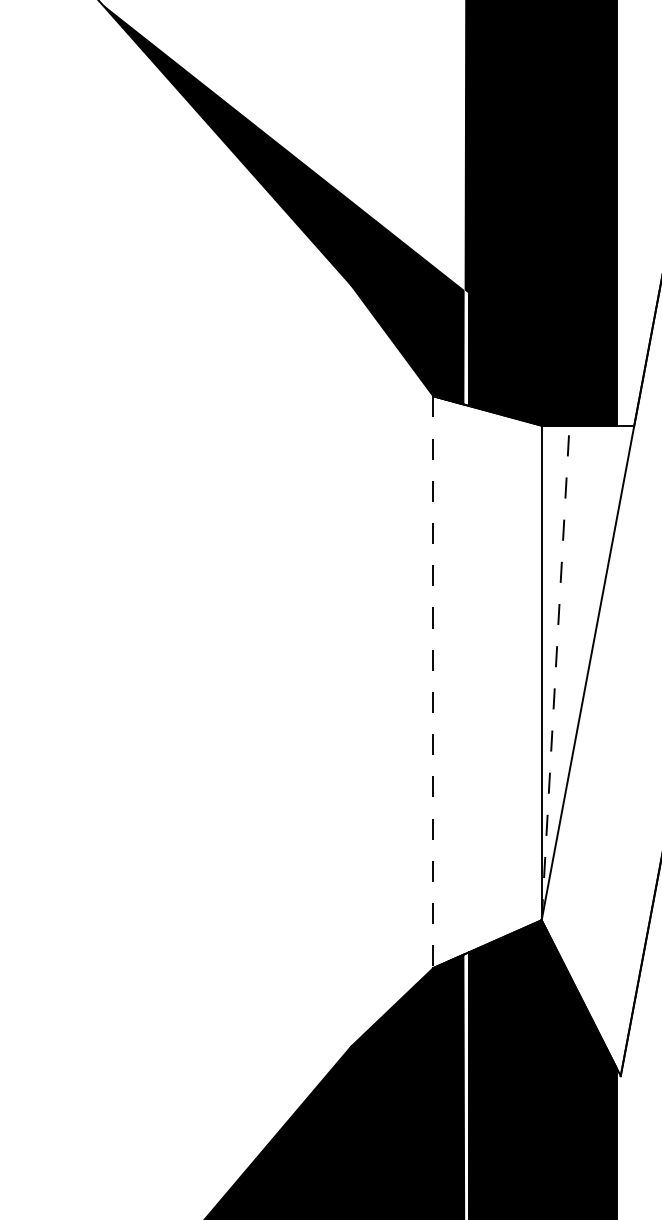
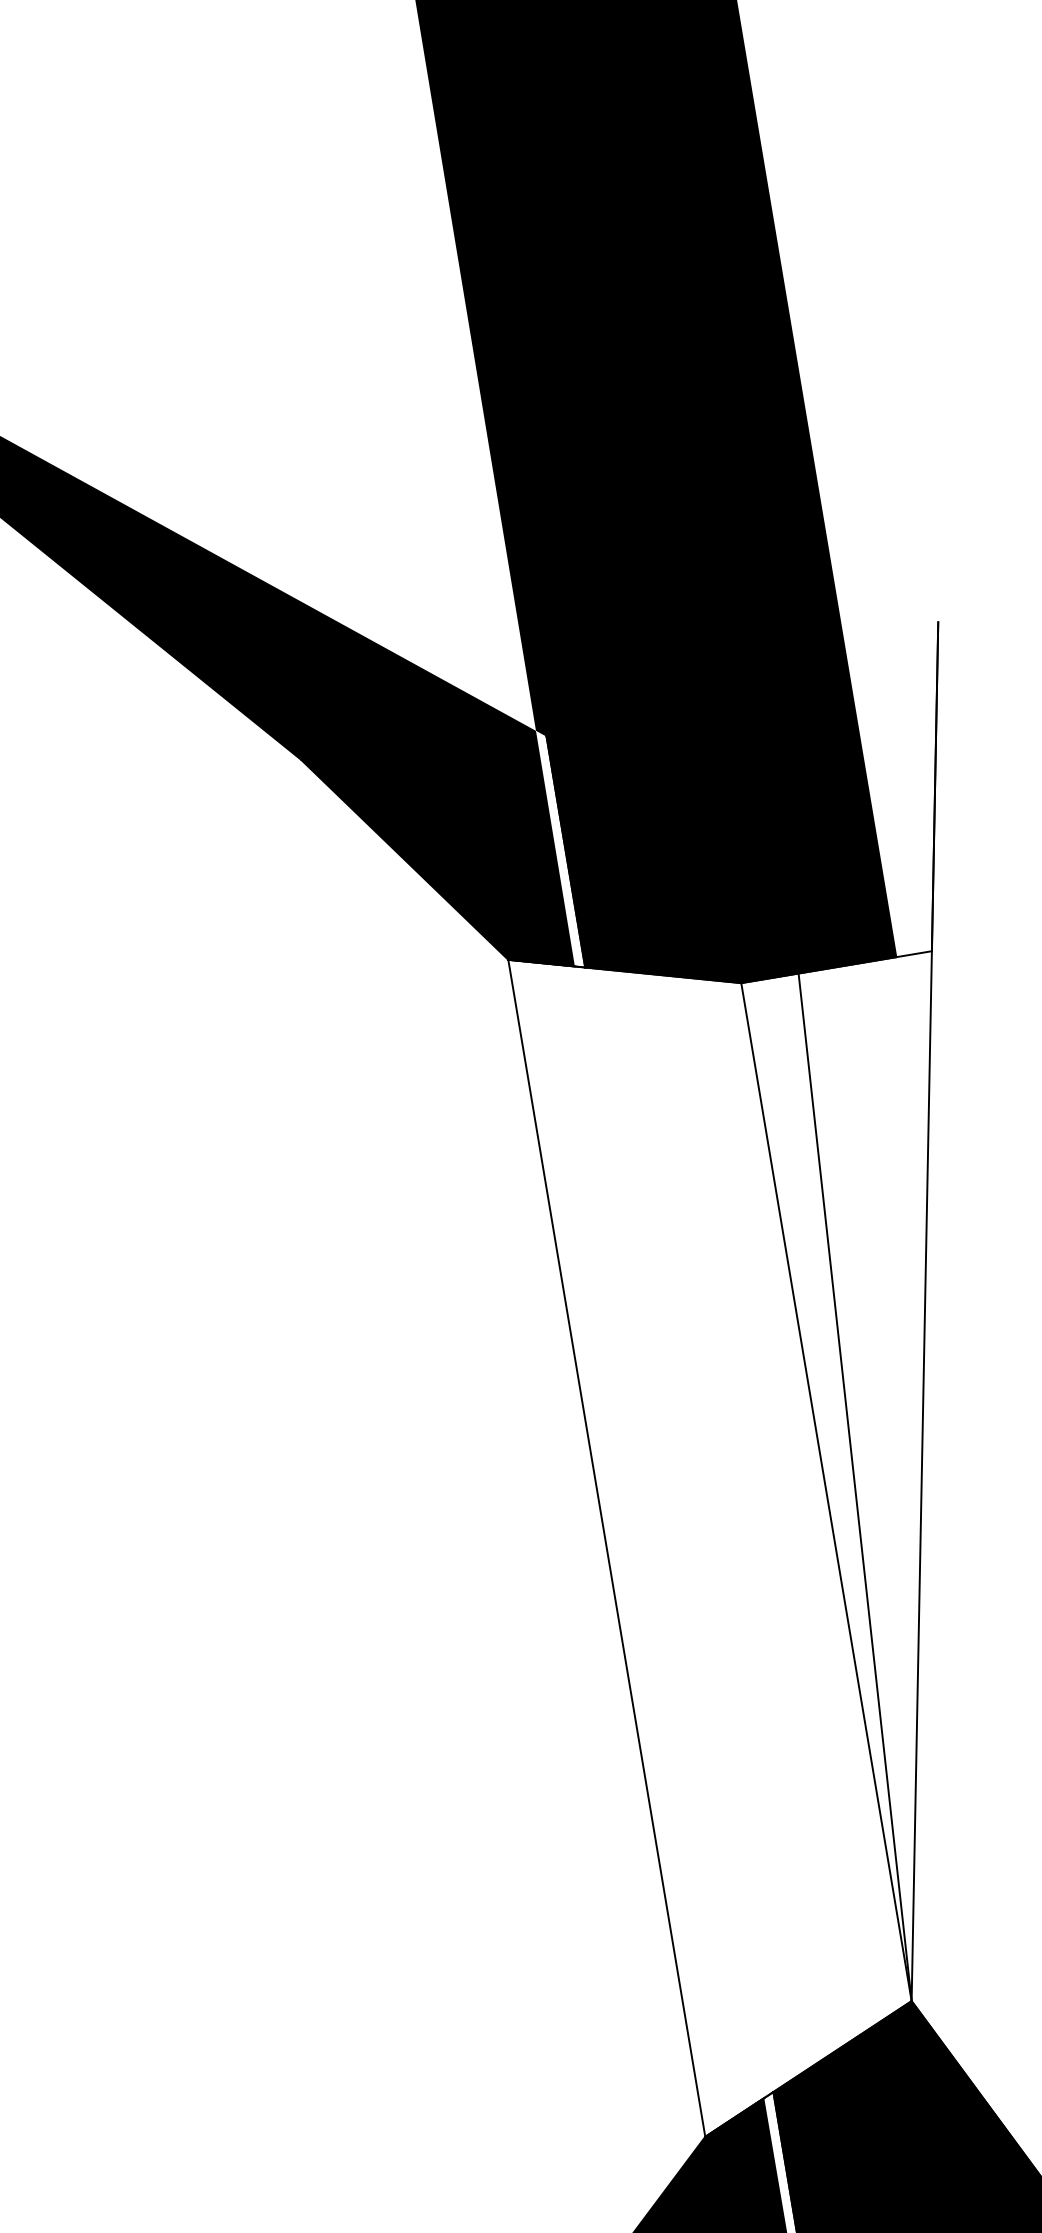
line: (555, 672) -> (854, 1486), dashed -> solid
line: (433, 682) -> (607, 1549), dashed -> solid

